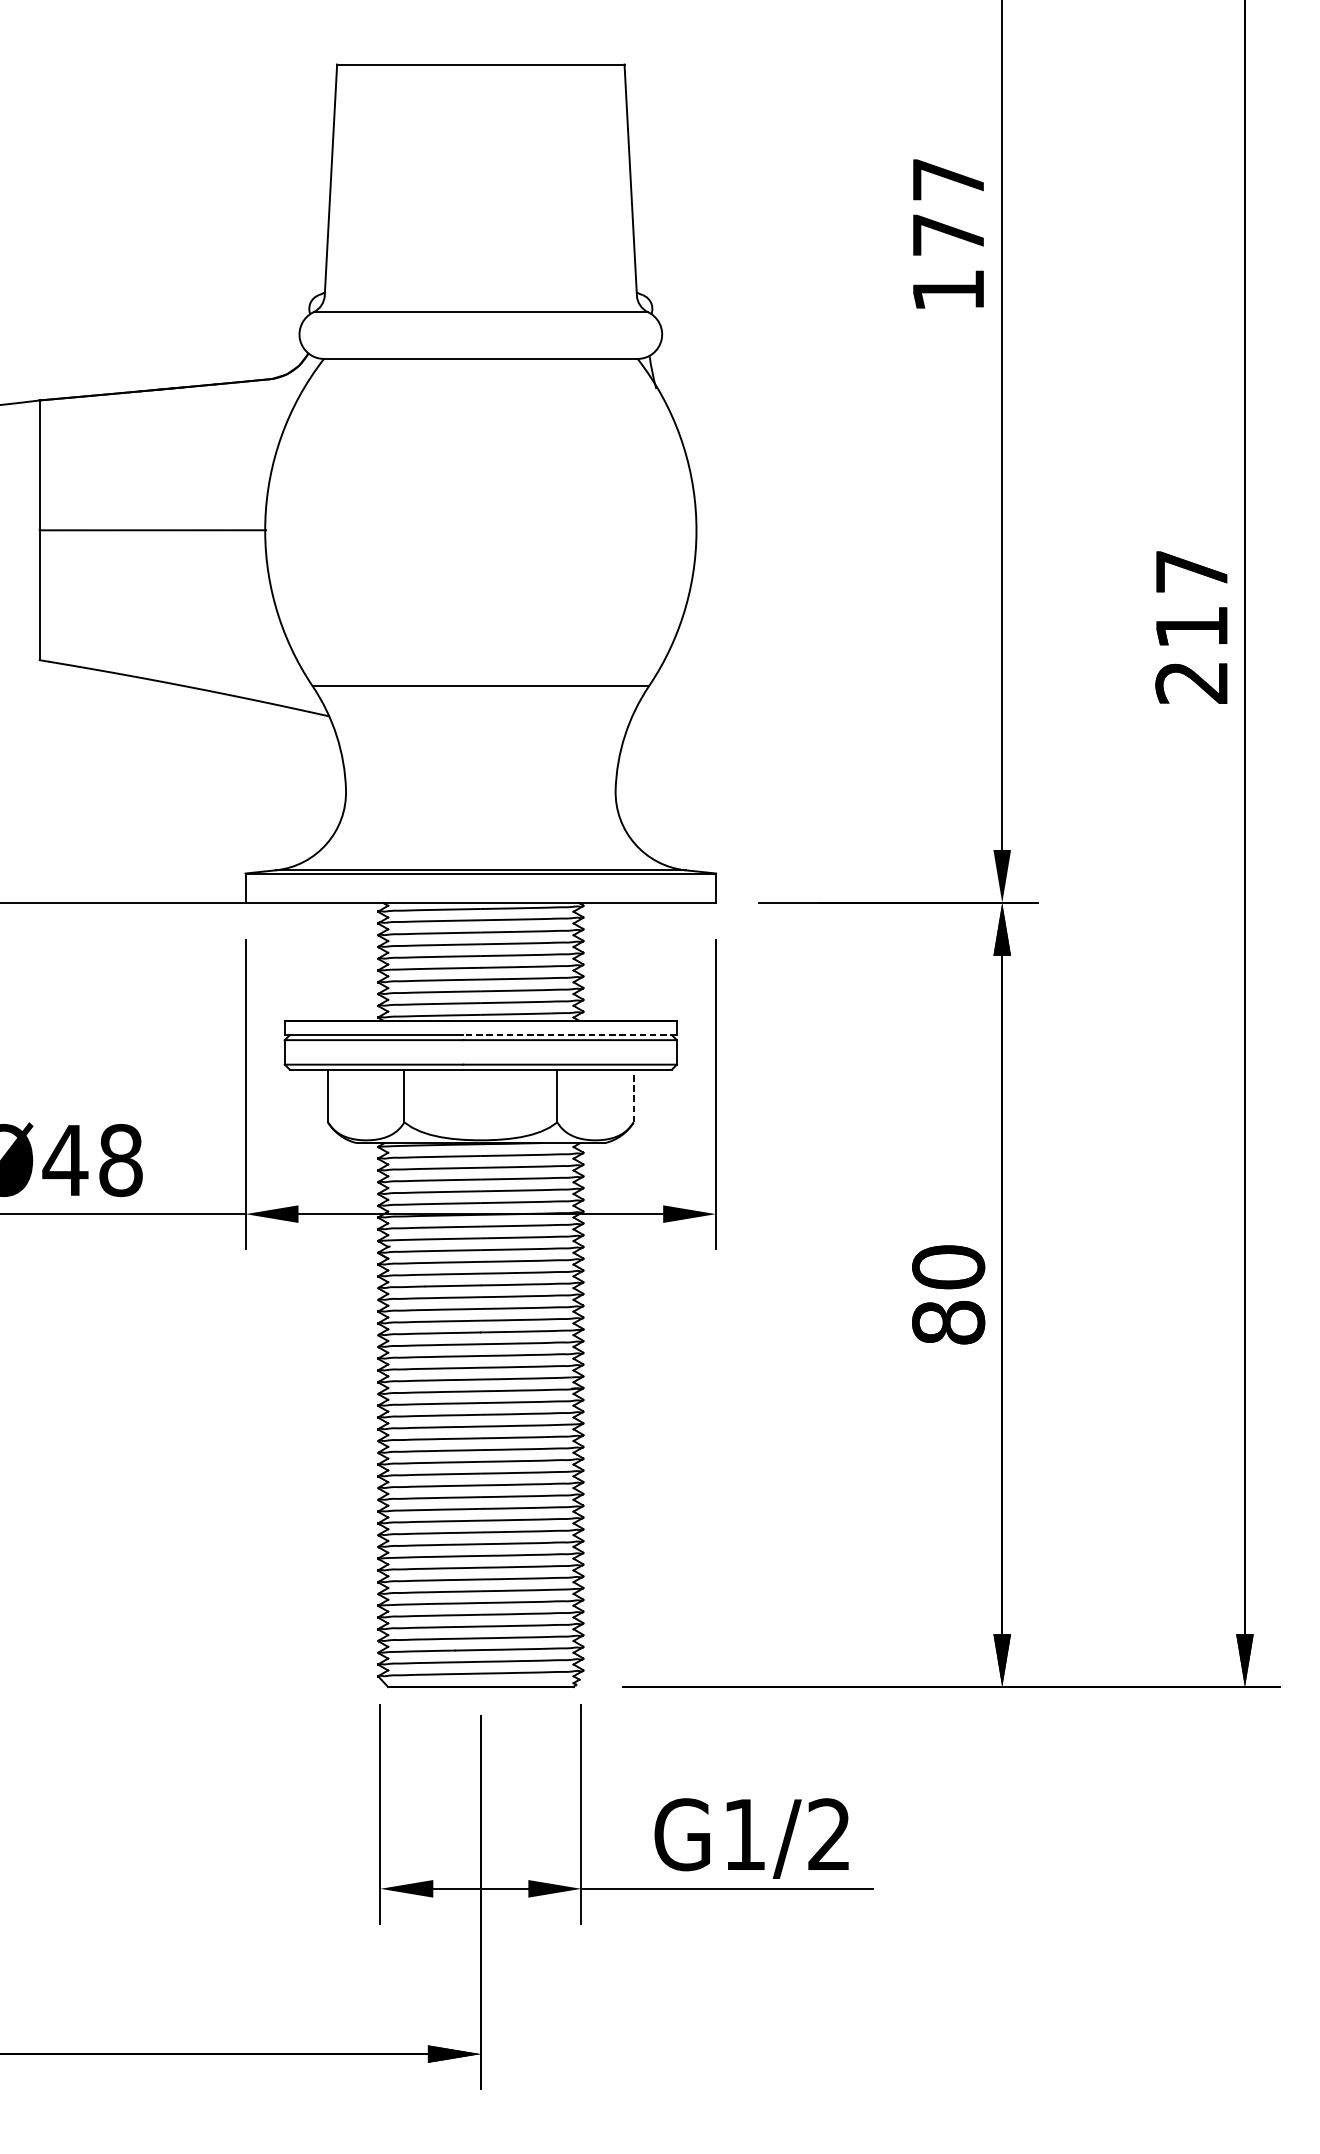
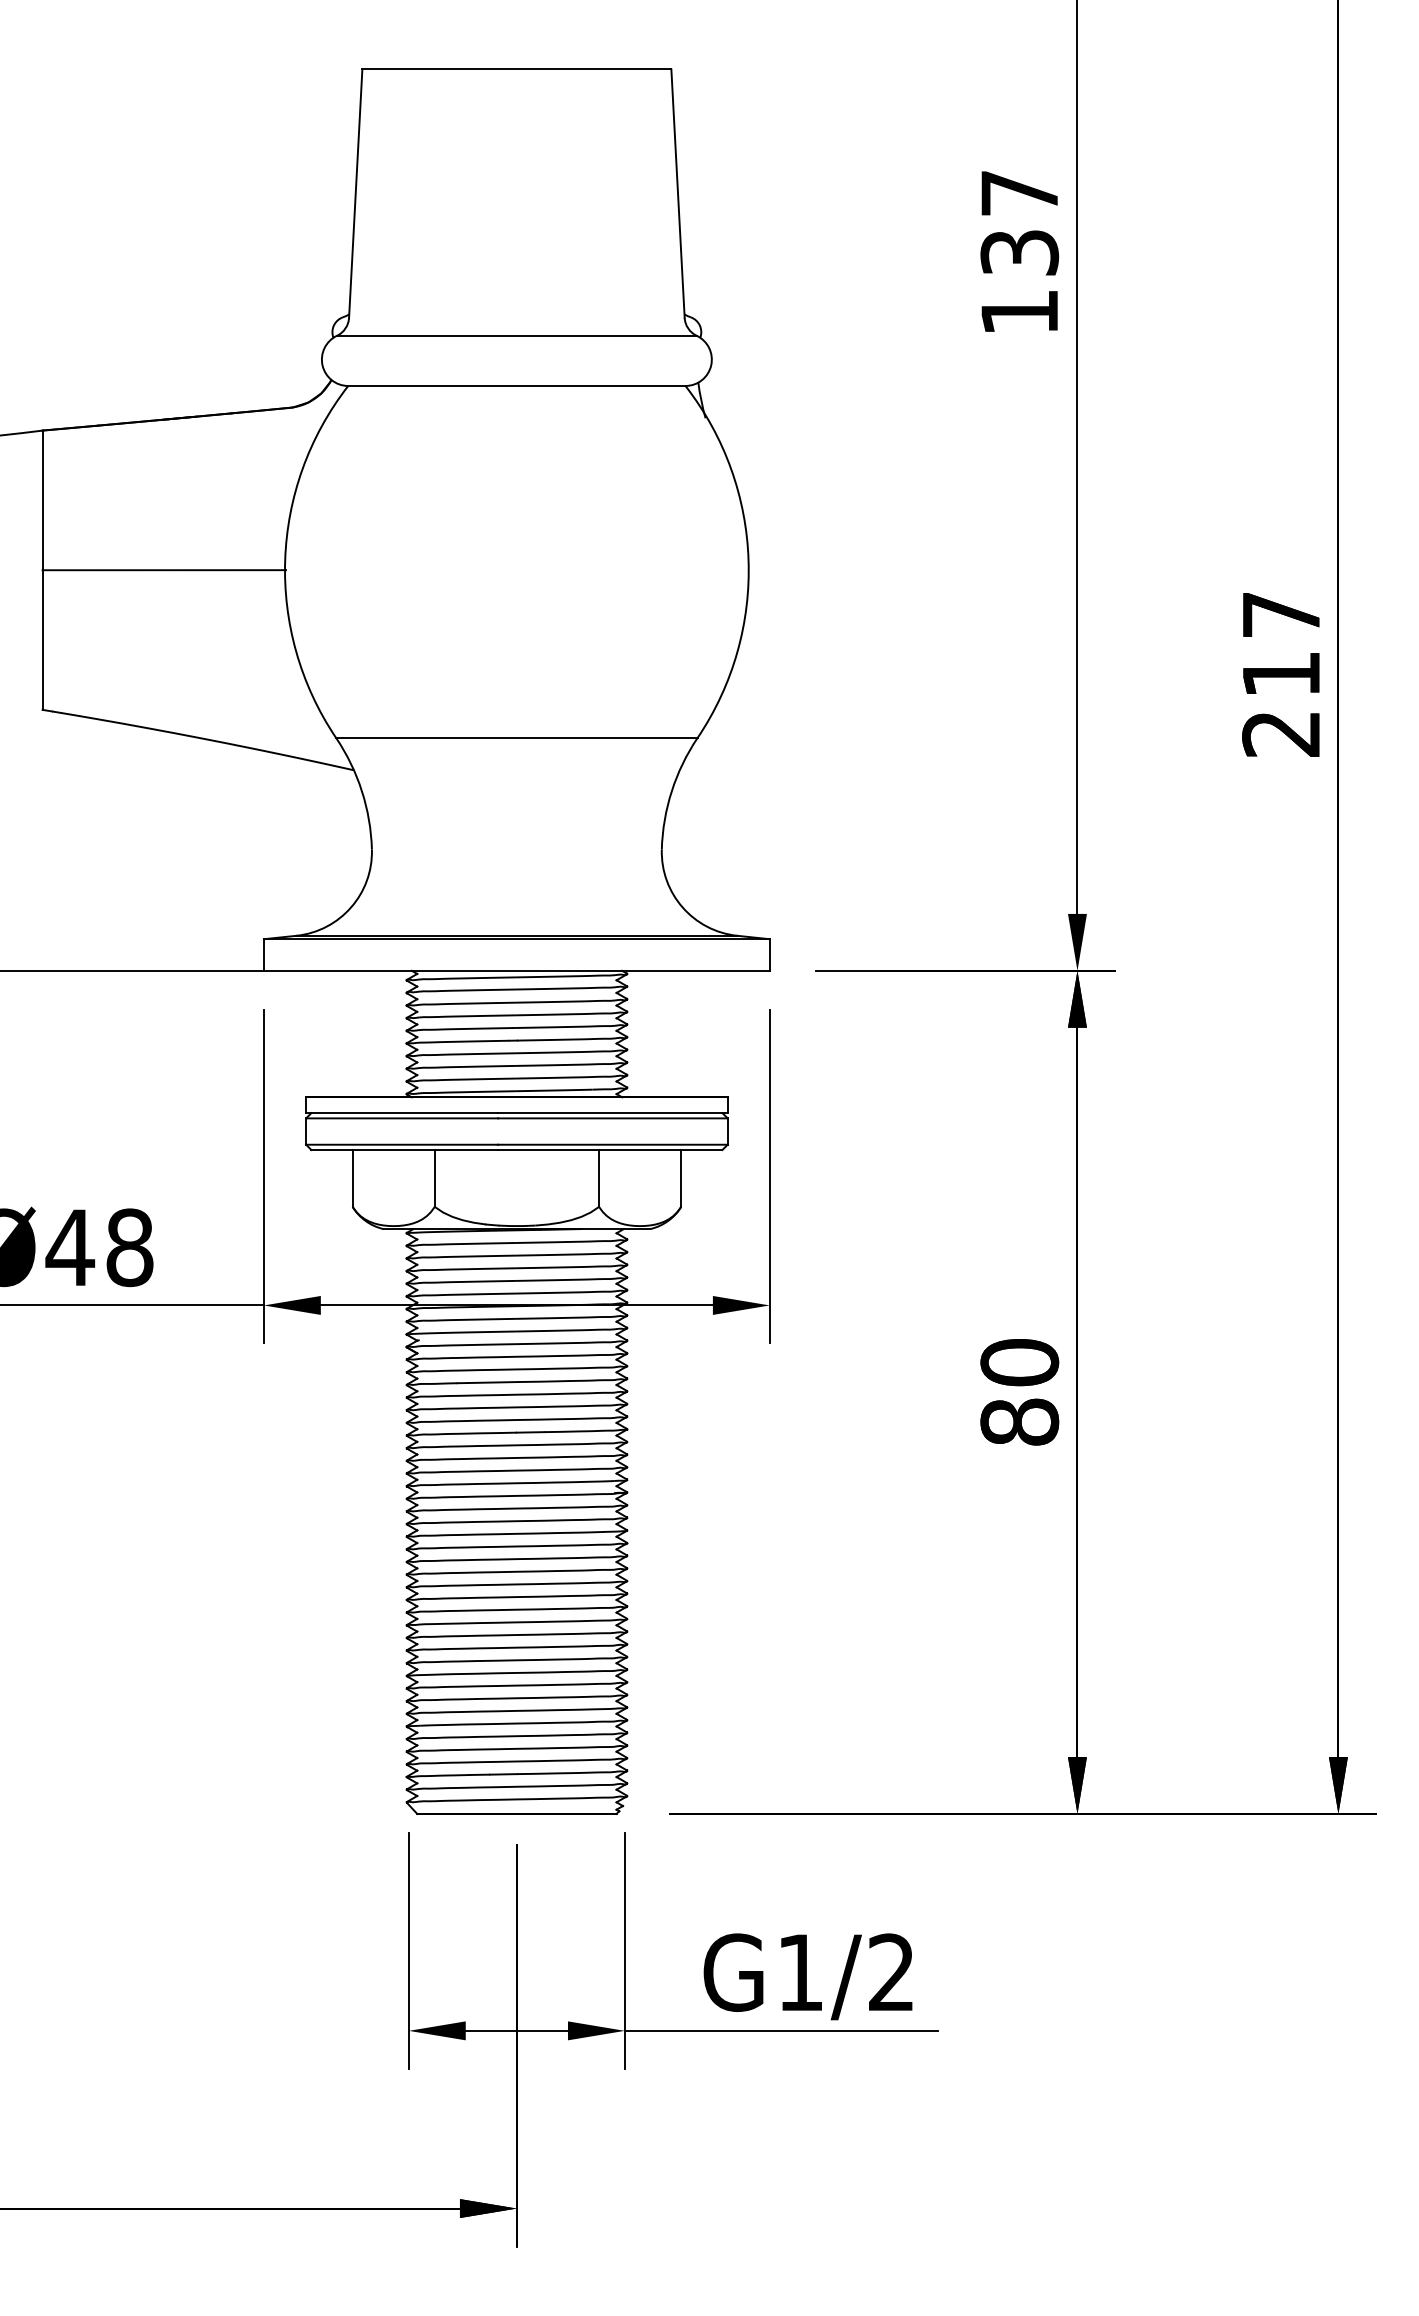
text: (948, 234) -> (1019, 252), 177 -> 137
line: (569, 1035) -> (612, 1113), dashed -> solid
line: (633, 1095) -> (681, 1177), dashed -> solid

